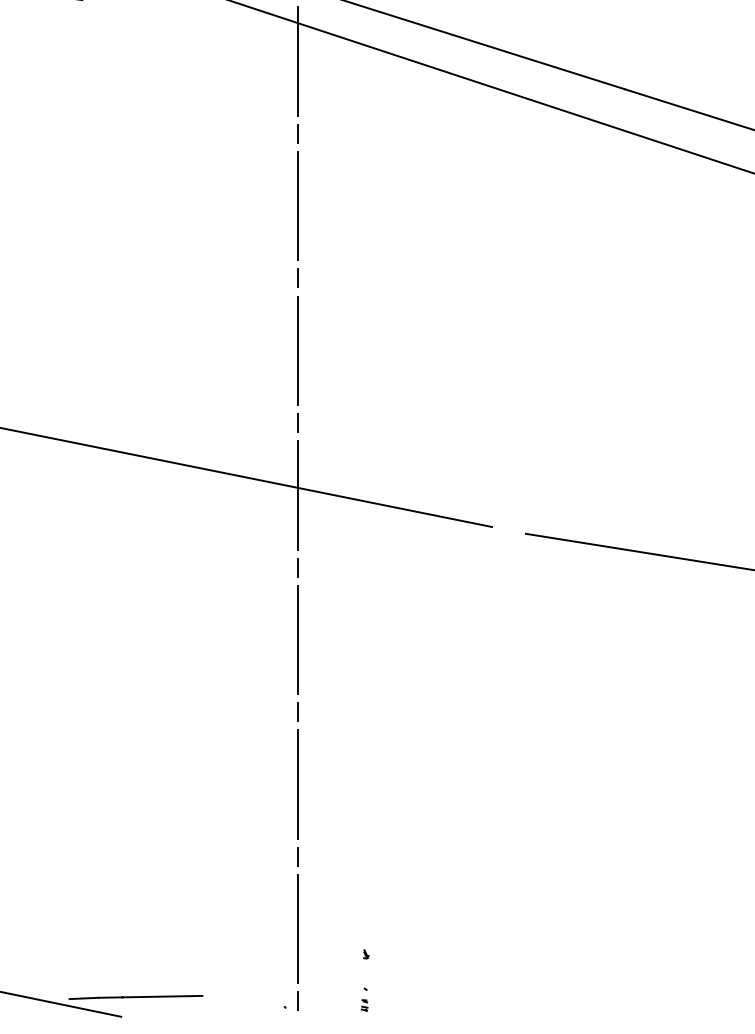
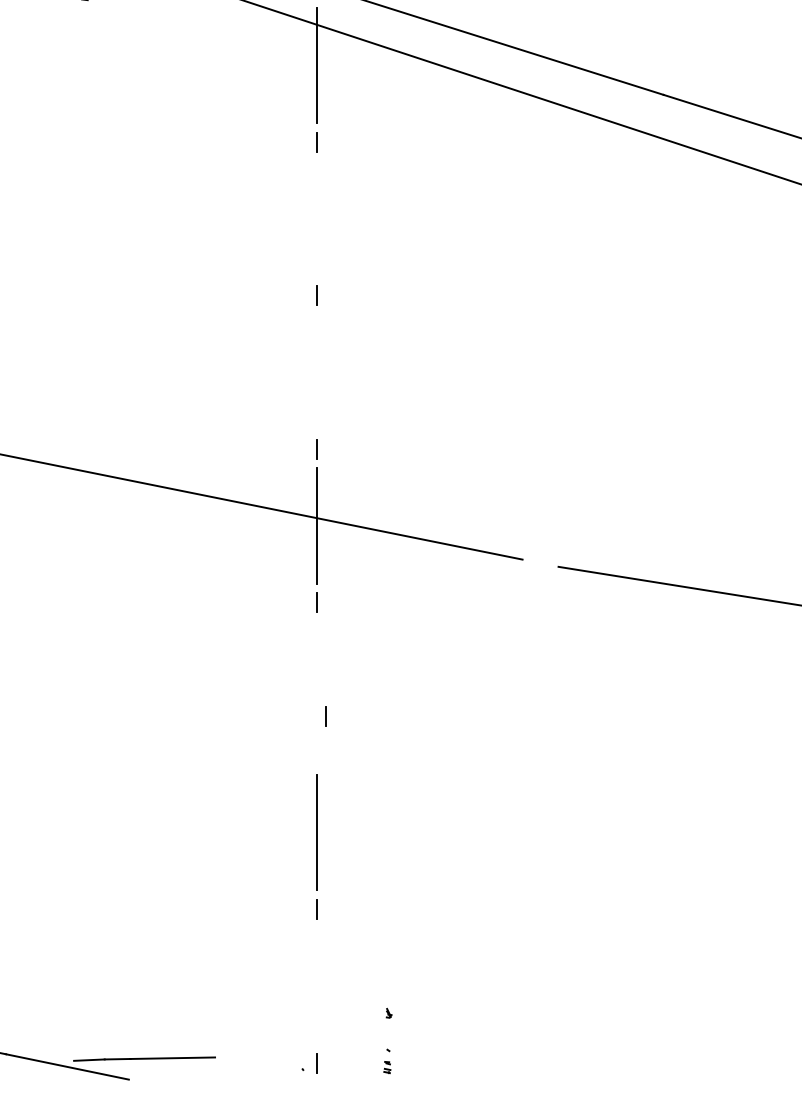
line: (297, 205) -> (316, 218), removed
line: (297, 350) -> (316, 372), removed
line: (297, 638) -> (316, 678), removed
line: (297, 712) -> (325, 716), moved
line: (297, 928) -> (316, 985), removed

